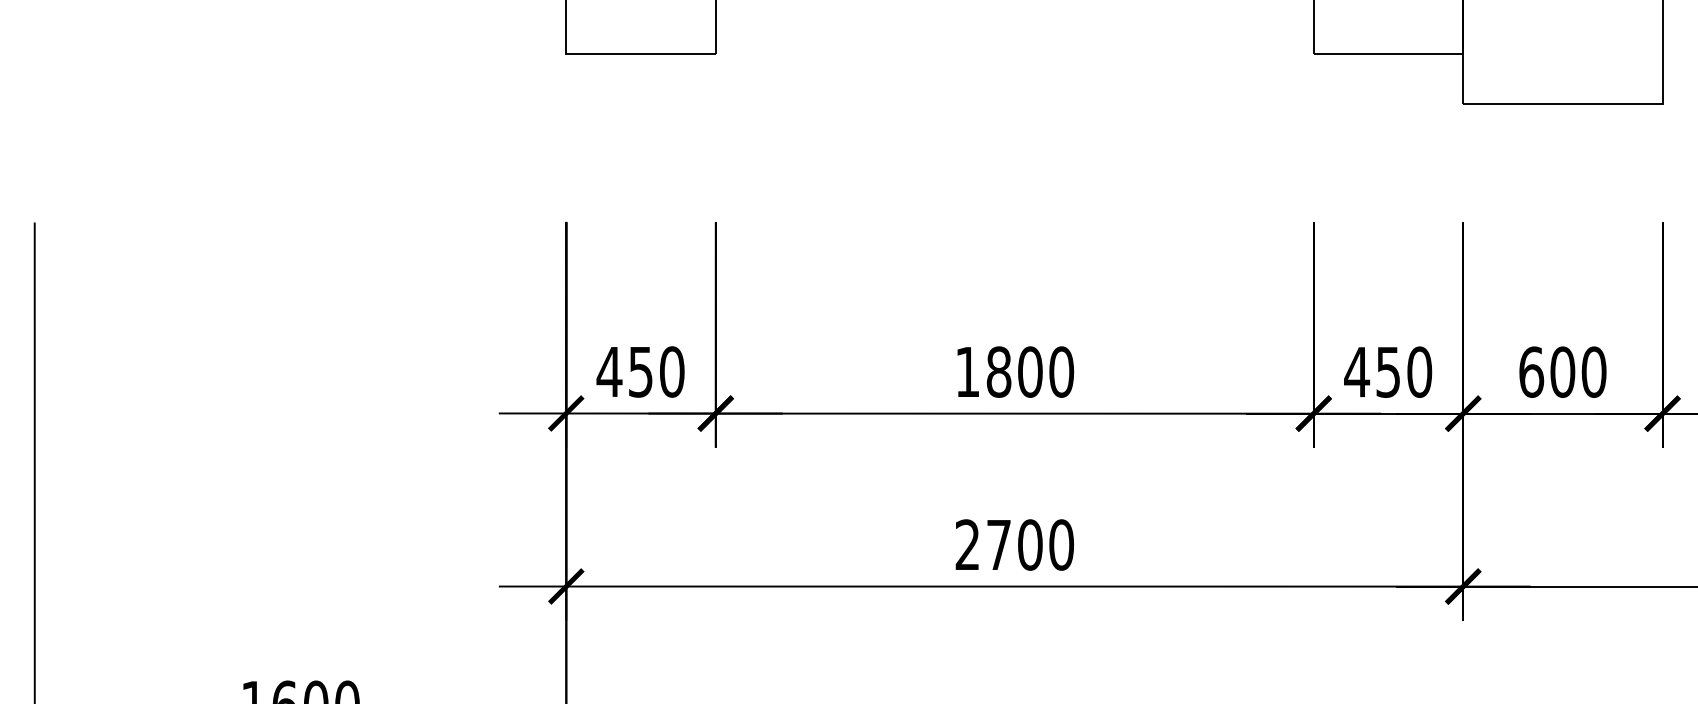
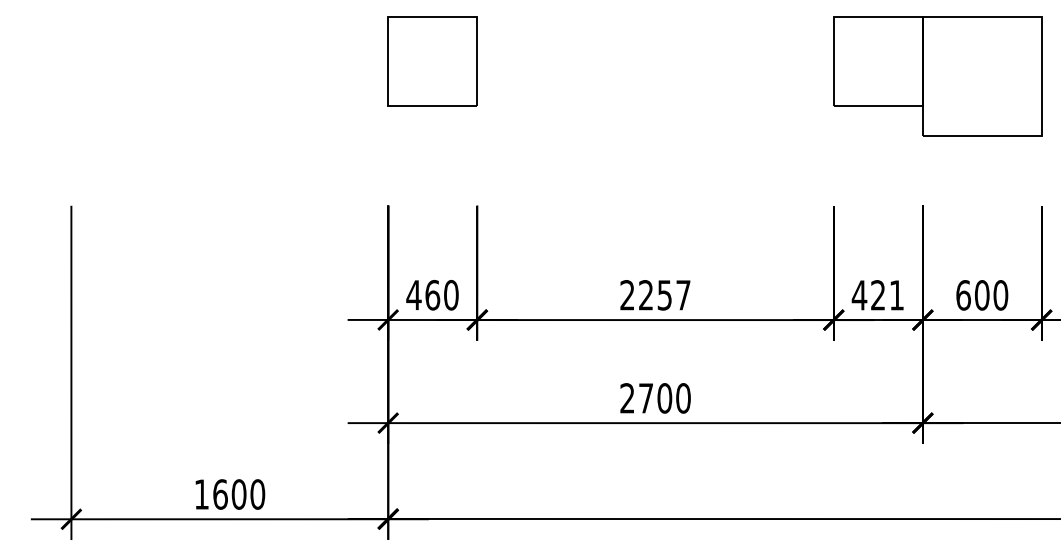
text: (640, 370) -> (432, 294), 450 -> 460
text: (1014, 372) -> (655, 295), 1800 -> 2257
text: (1403, 372) -> (887, 295), 450 -> 421

